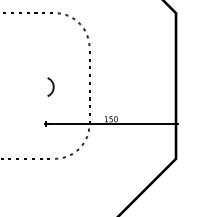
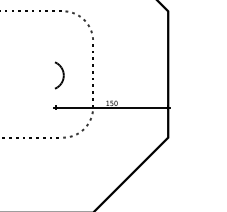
part: (50, 87) -> (59, 75), size x1.67

